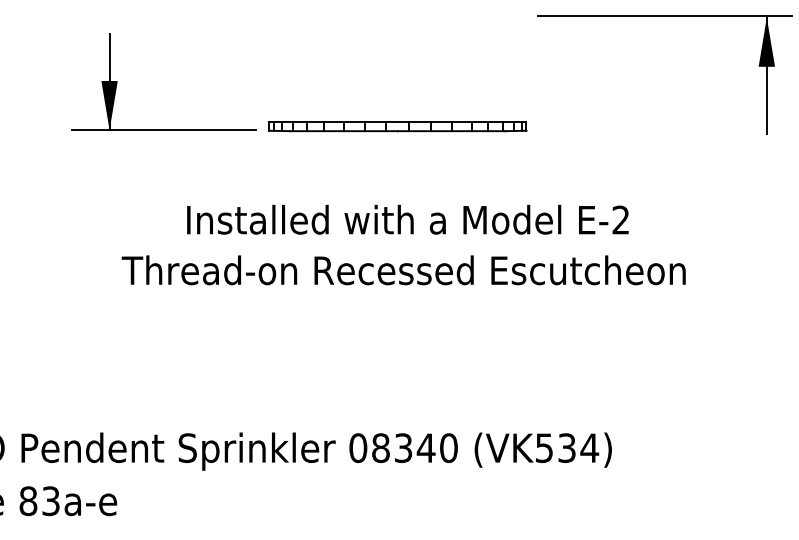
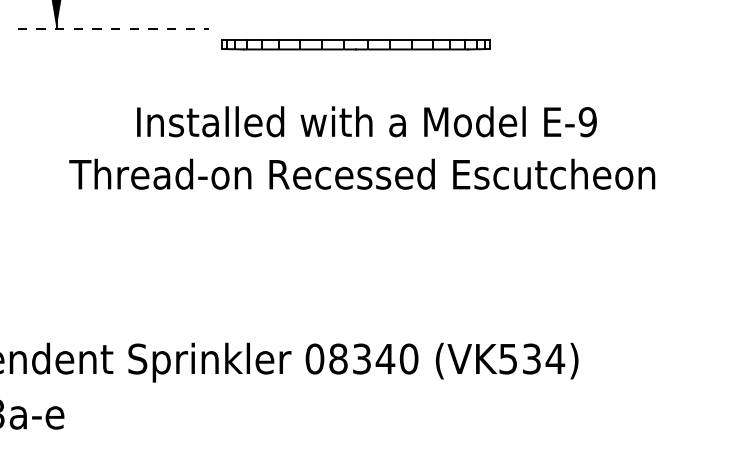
part: (397, 126) -> (355, 44), moved
line: (164, 130) -> (113, 29), solid -> dashed
text: (620, 219) -> (587, 121), E-2 -> E-9

